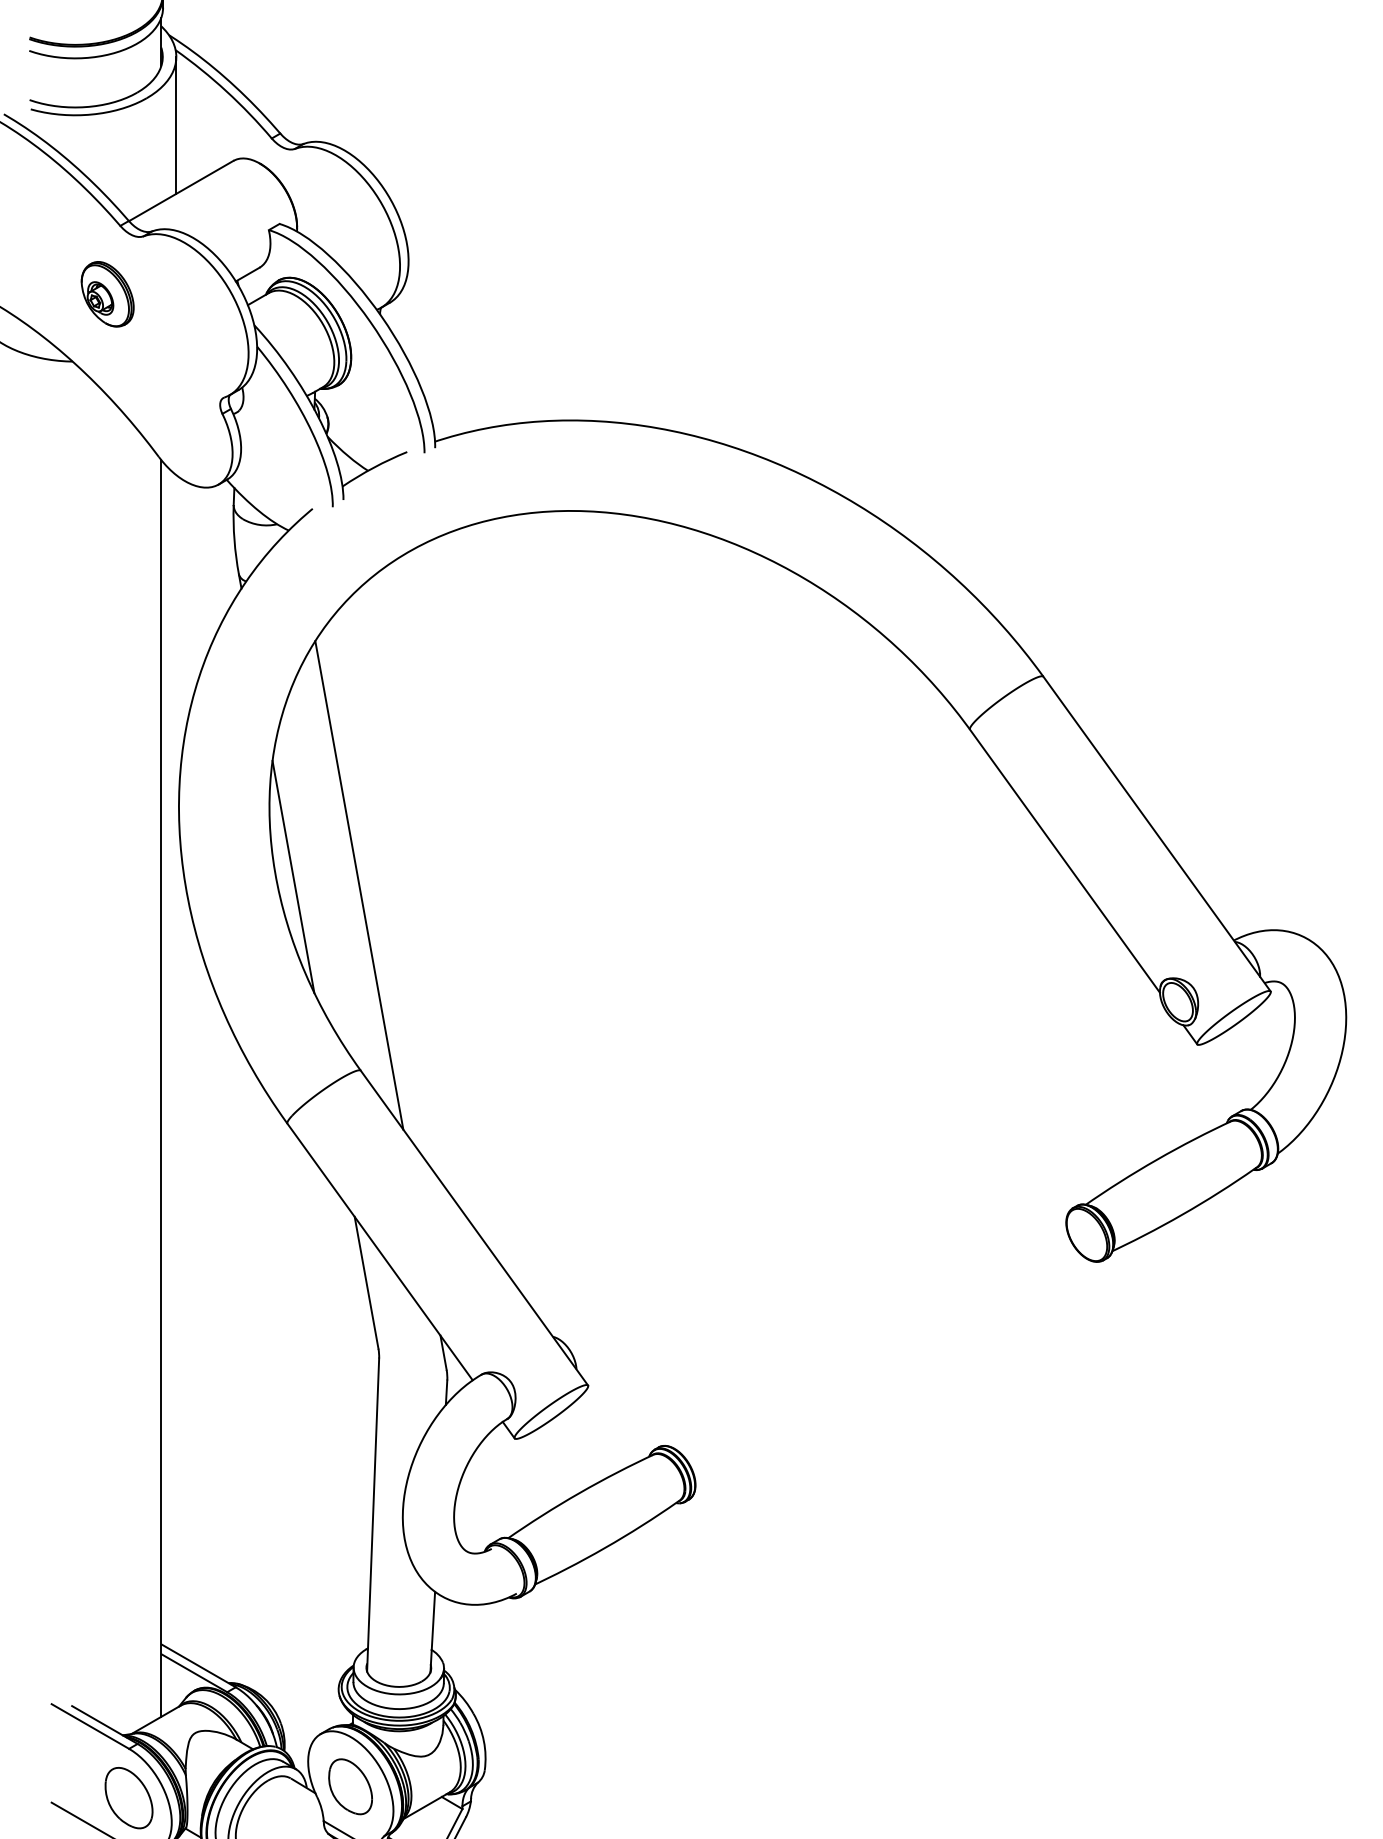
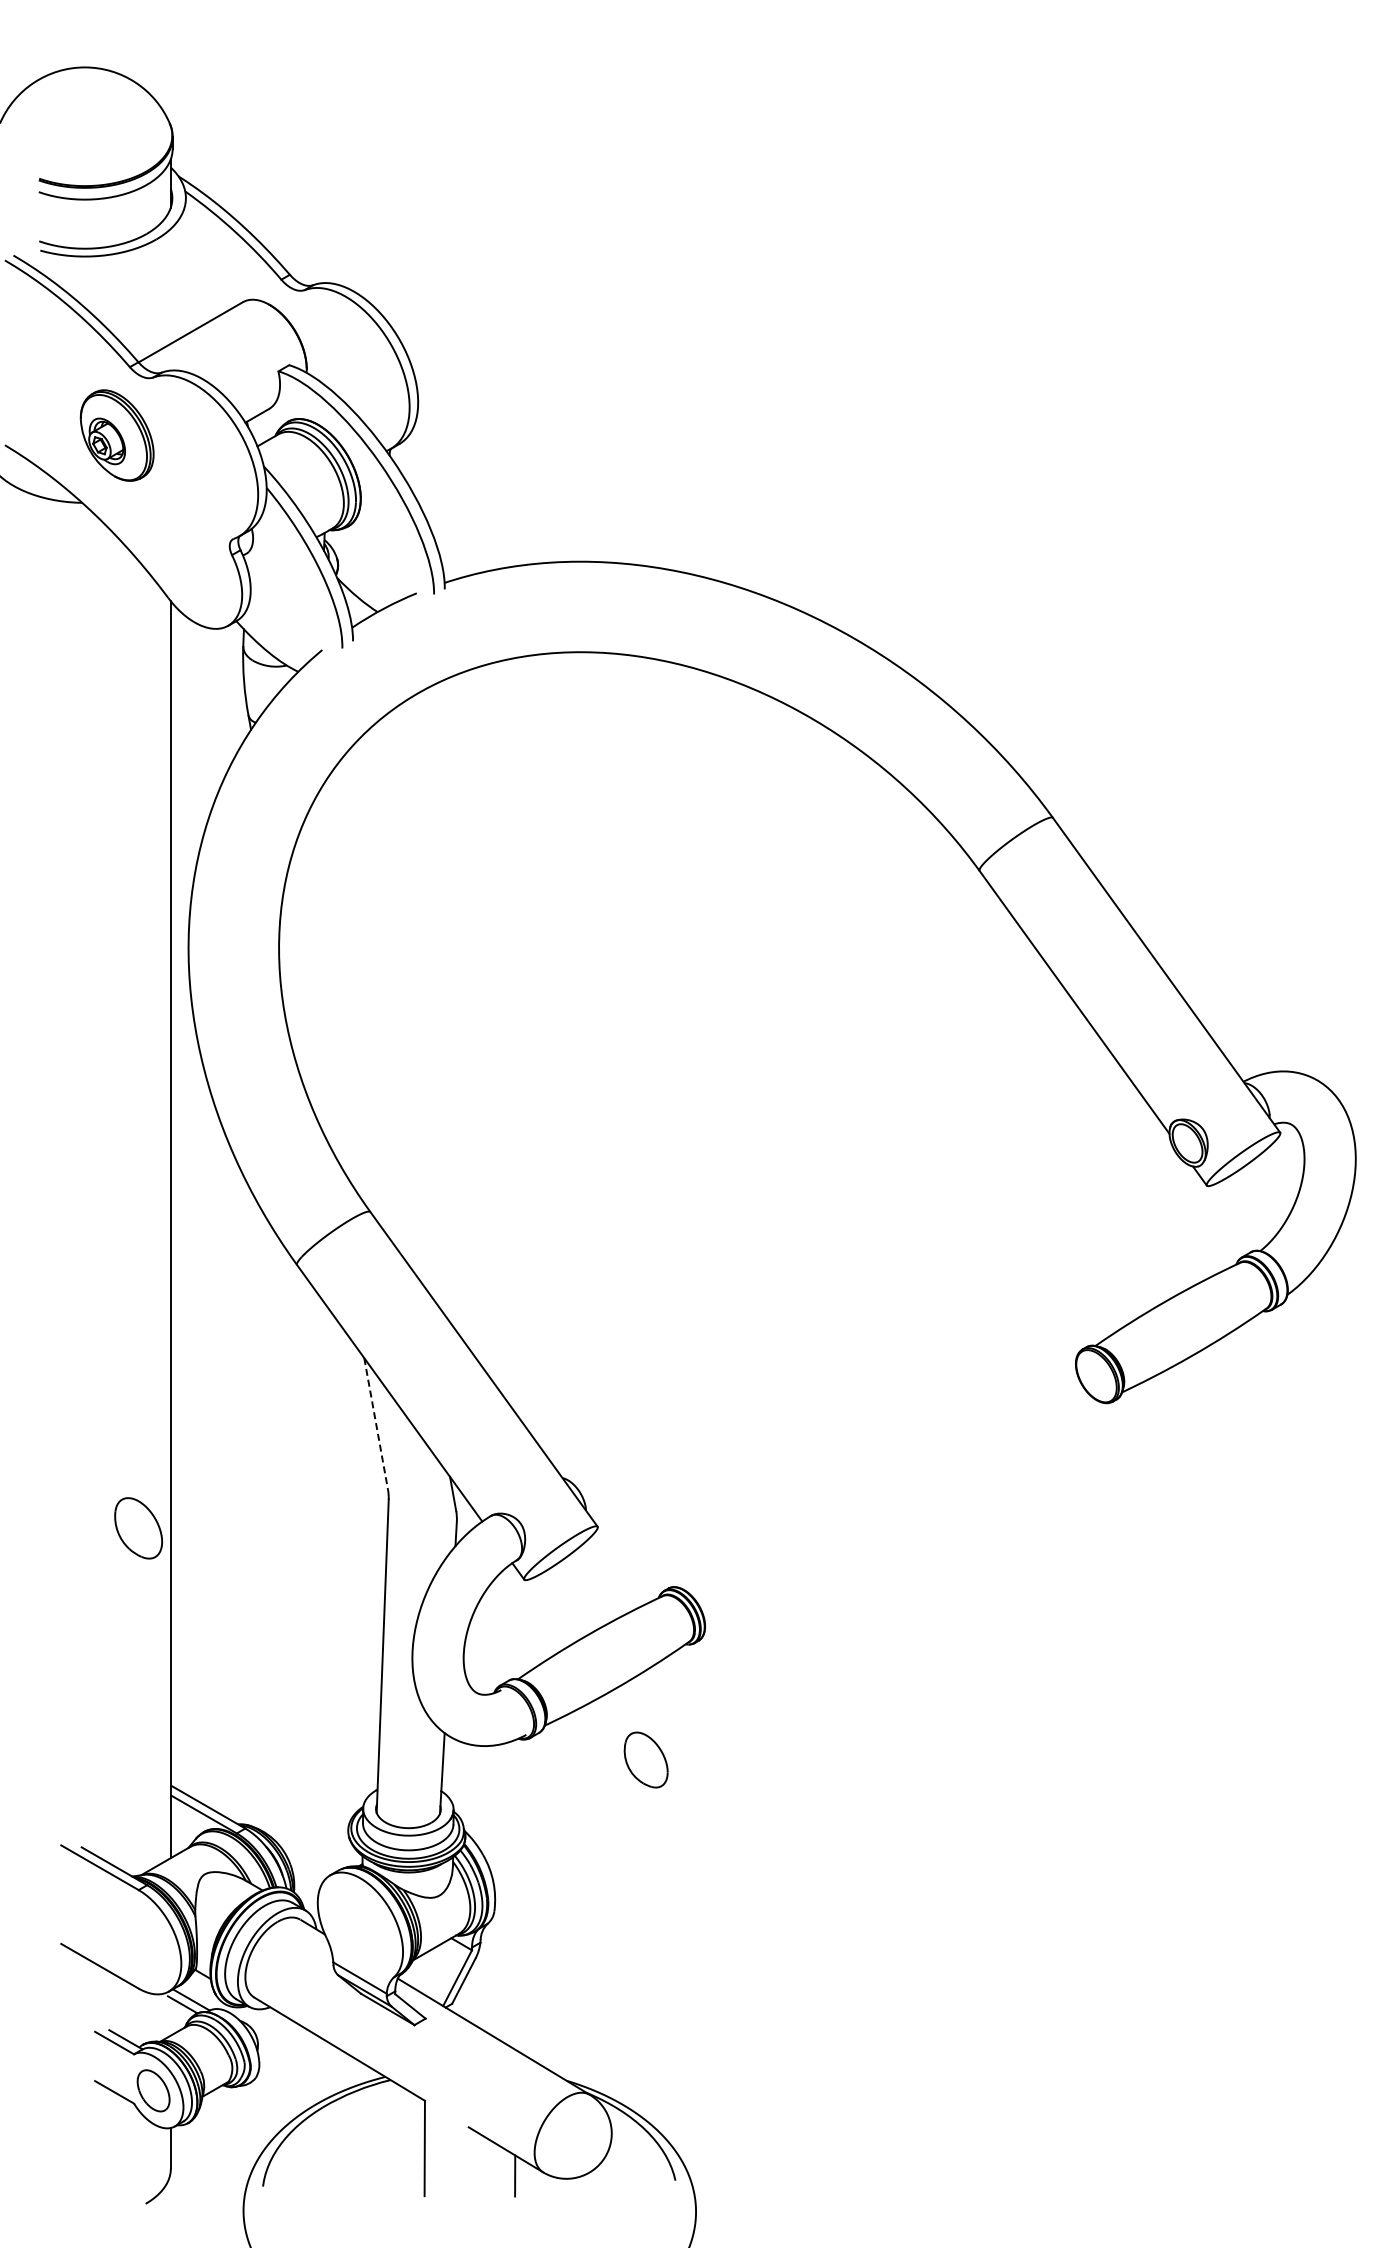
line: (175, 125) -> (185, 266), removed
part: (107, 294) -> (117, 435), size x1.4
line: (292, 877) -> (302, 1018), removed
line: (358, 885) -> (368, 1026), removed
line: (366, 1283) -> (376, 1424), solid -> dashed
part: (349, 1786) -> (645, 1759), moved
part: (128, 1798) -> (138, 1528), moved

